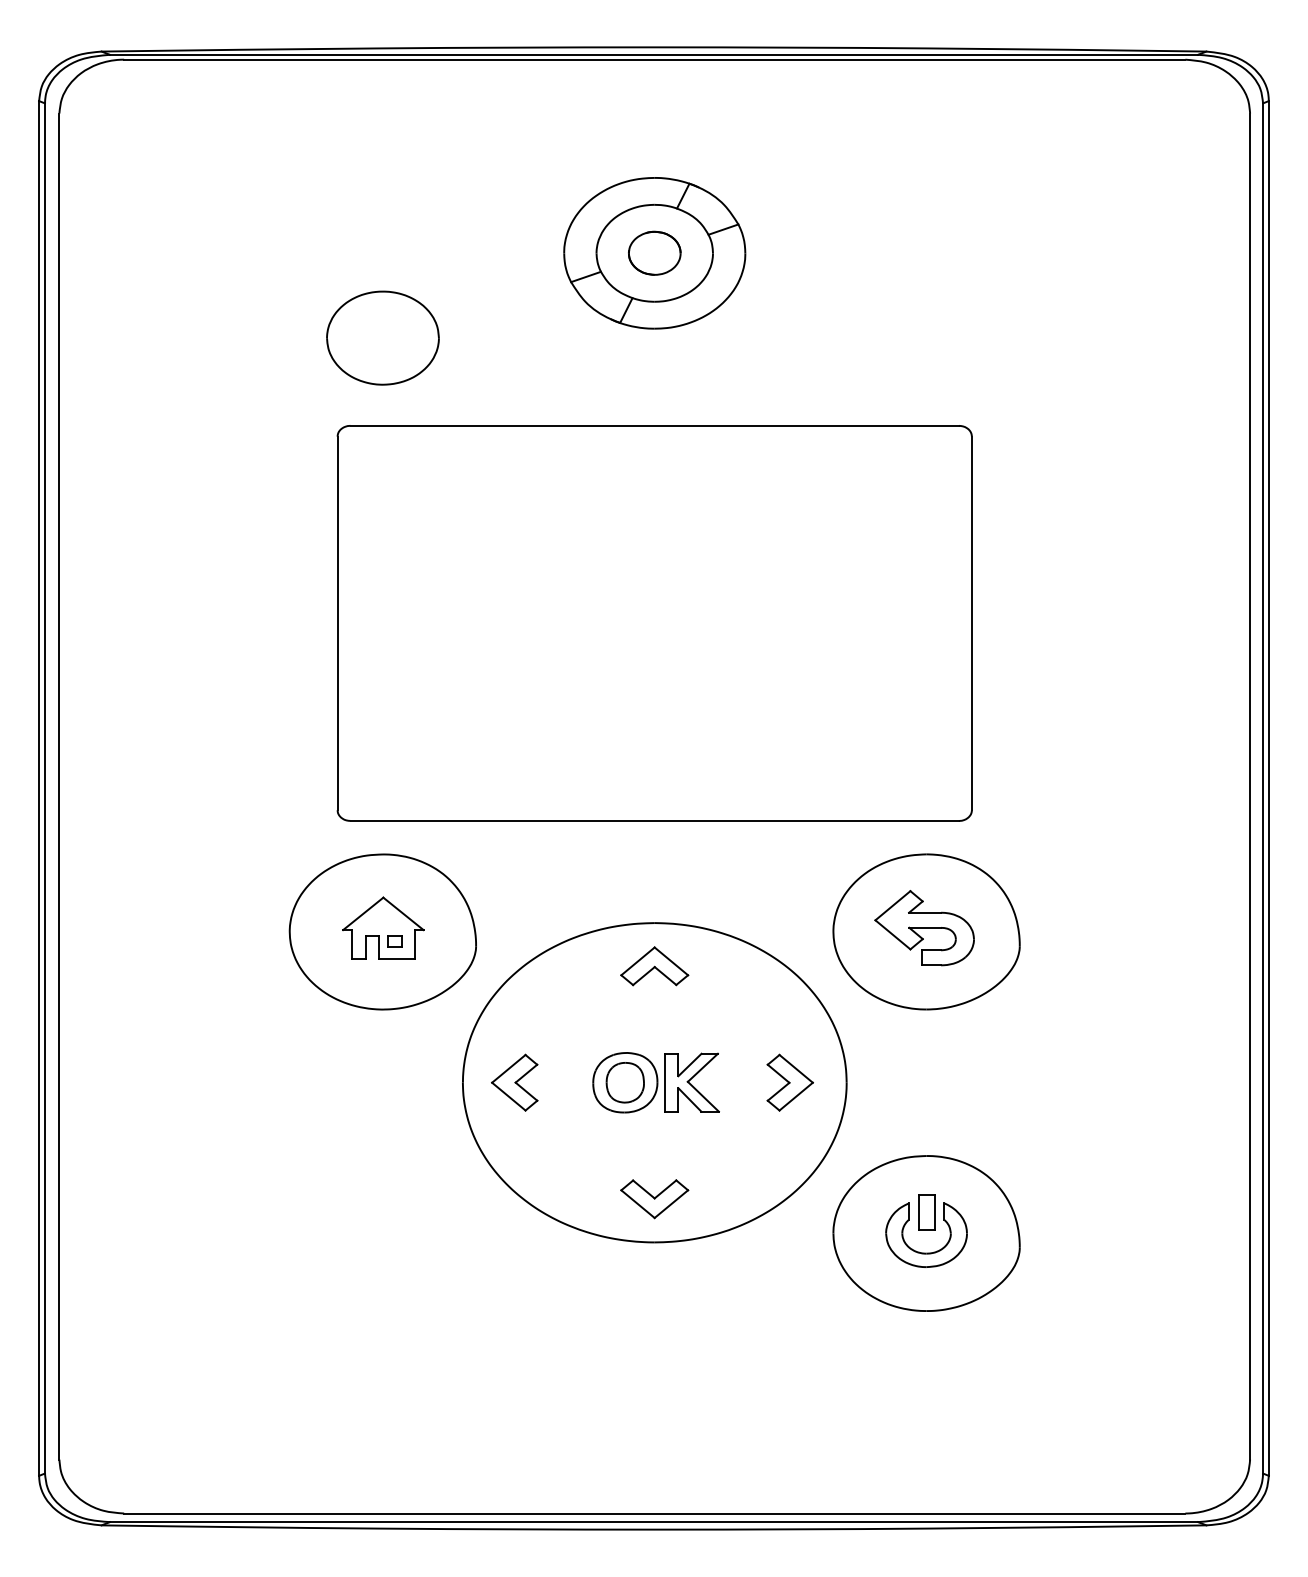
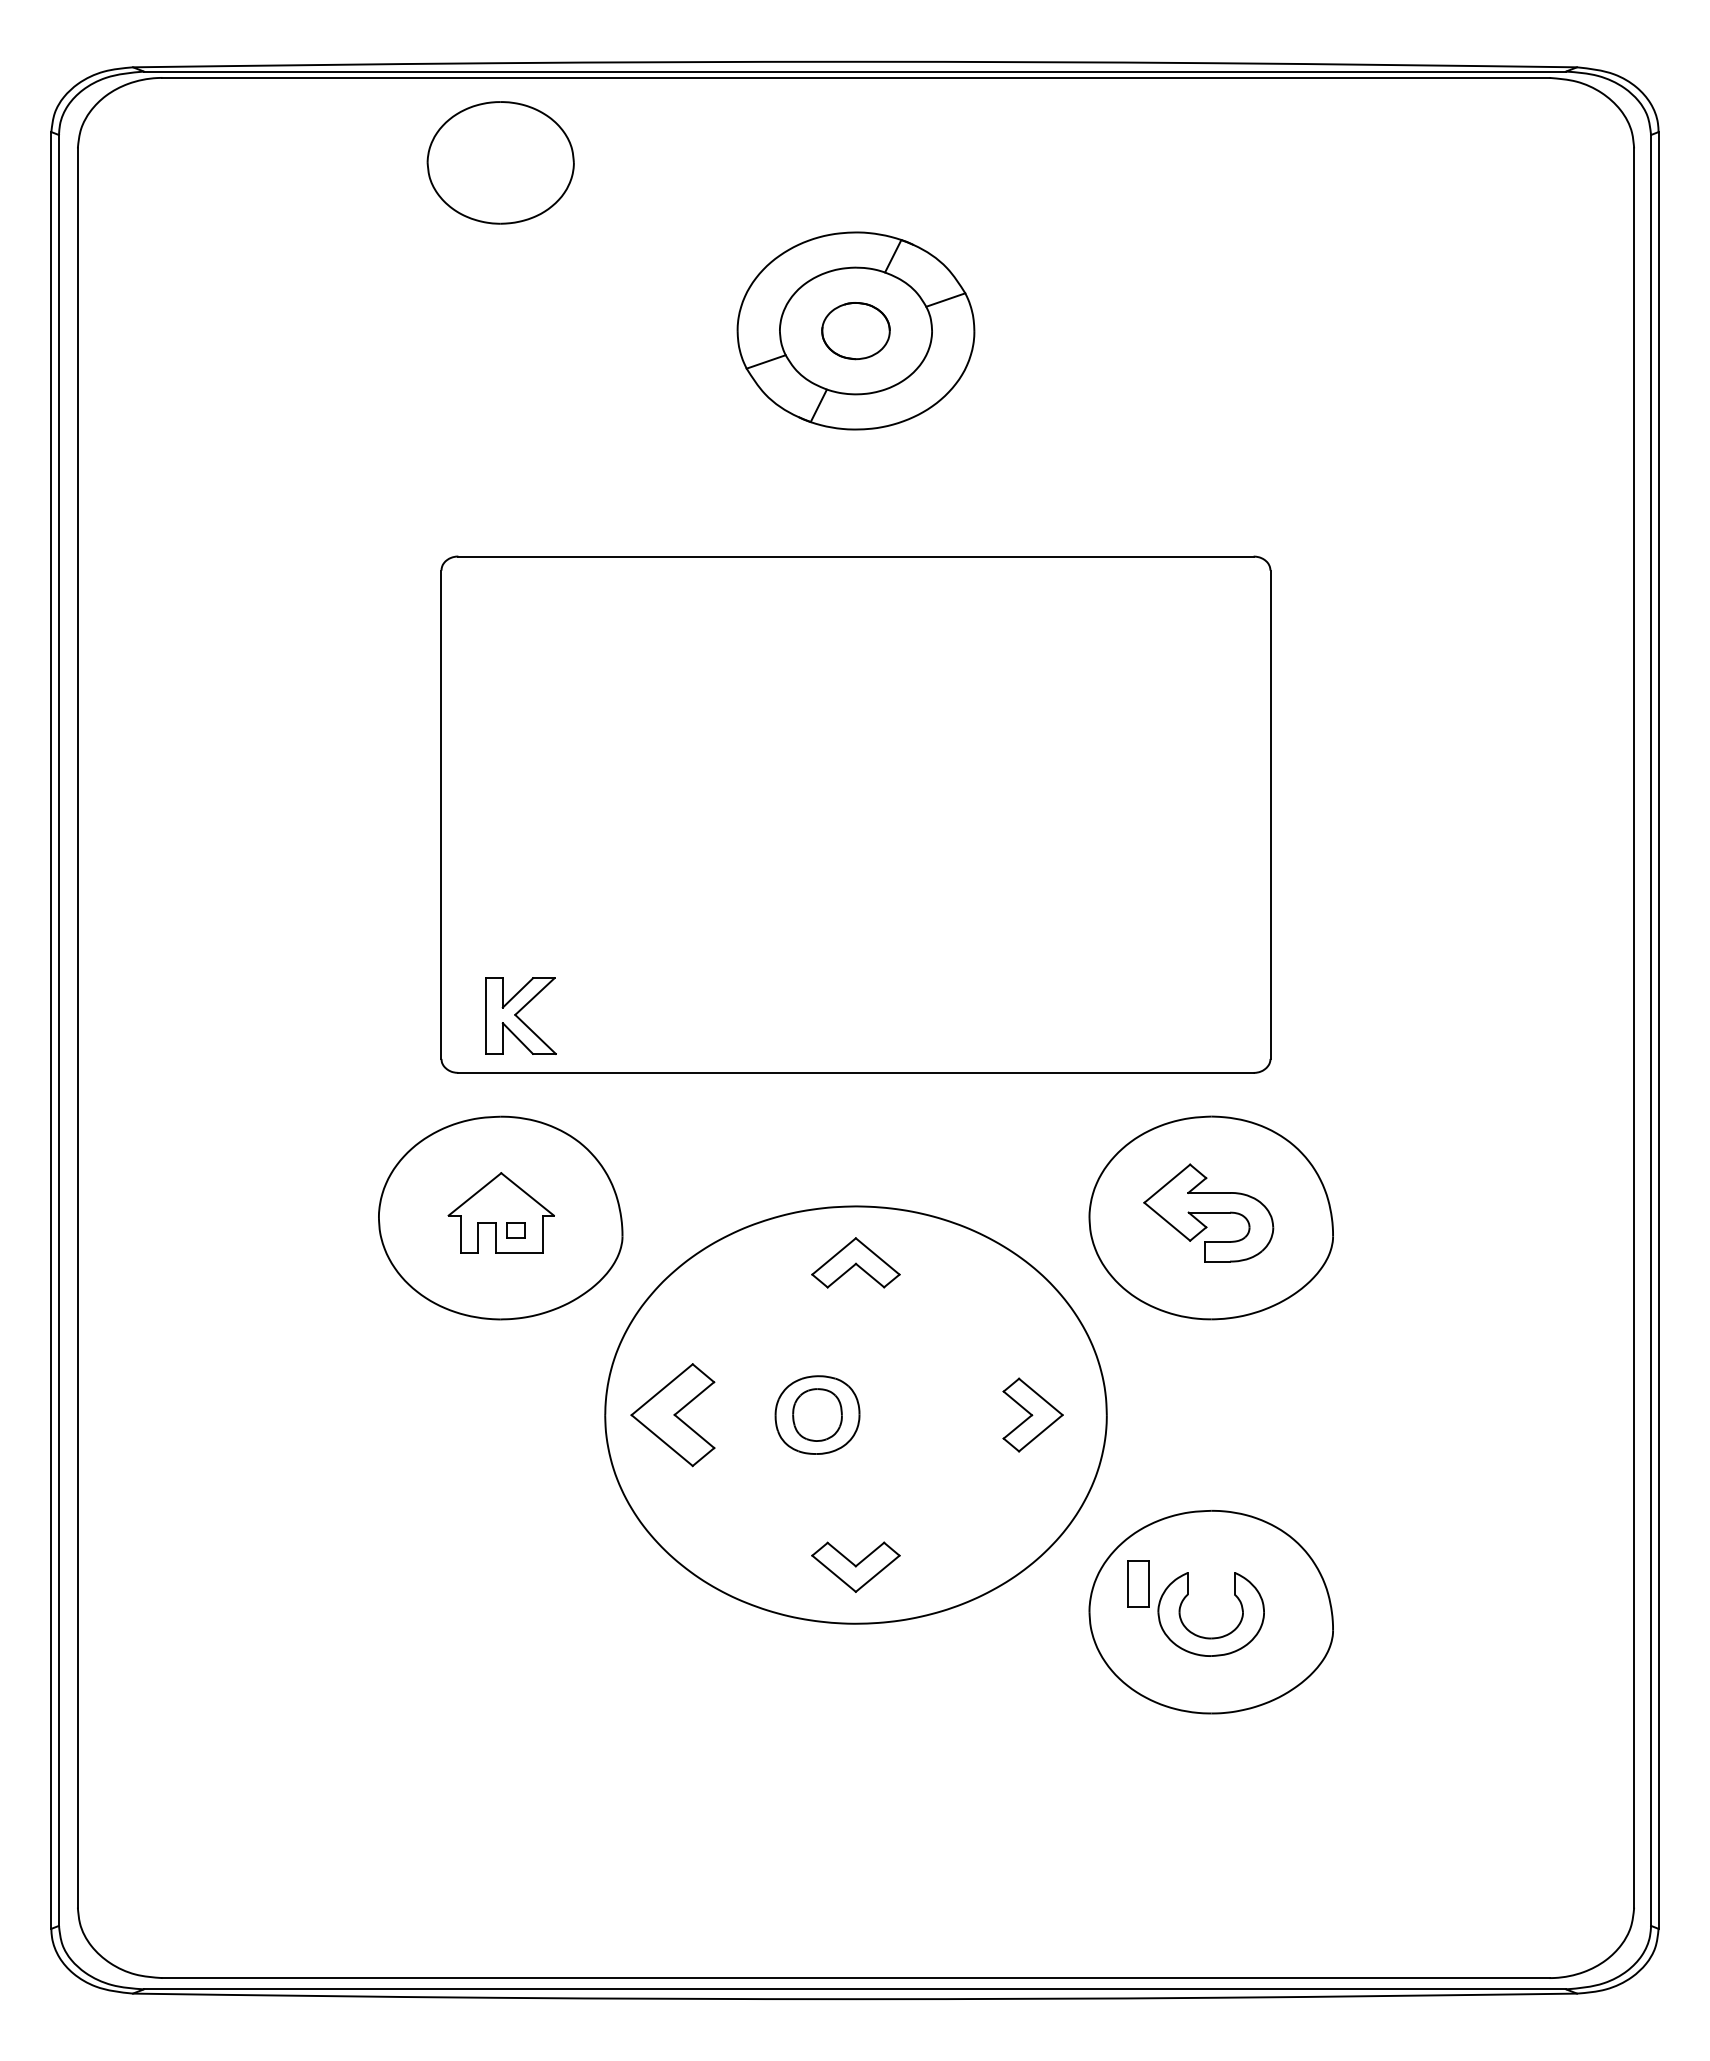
part: (382, 337) -> (500, 162), moved
part: (514, 1082) -> (672, 1414), size x1.4
part: (691, 1082) -> (520, 1015), moved
part: (926, 1211) -> (1138, 1583), moved

